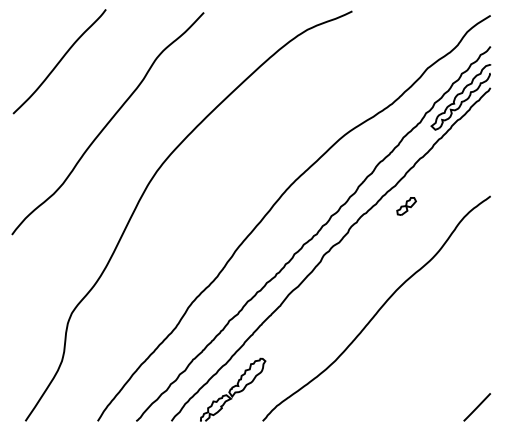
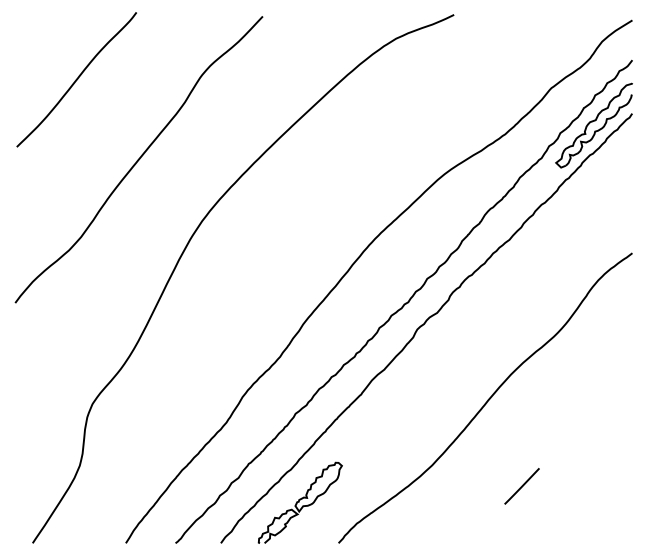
part: (406, 206) -> (524, 266), removed
line: (476, 407) -> (521, 486), moved

